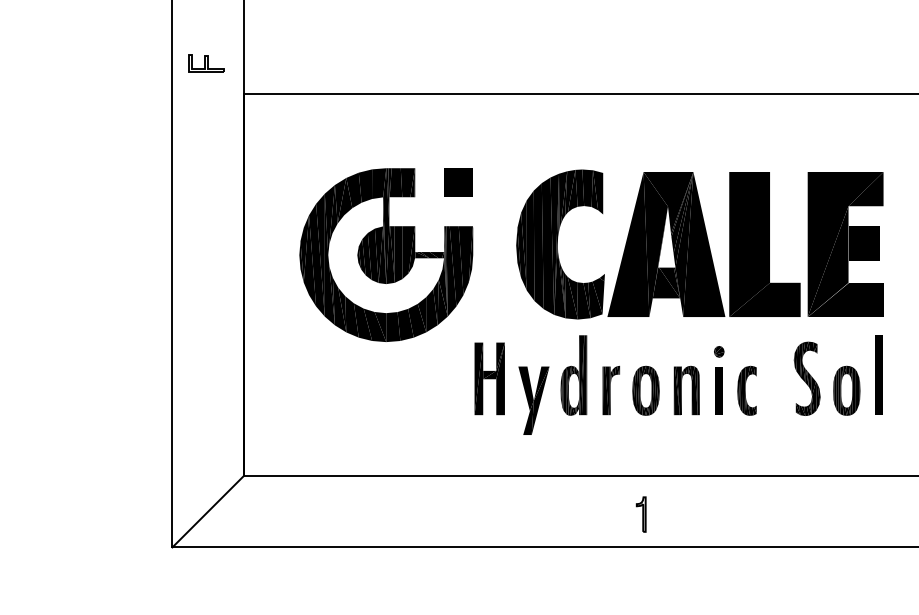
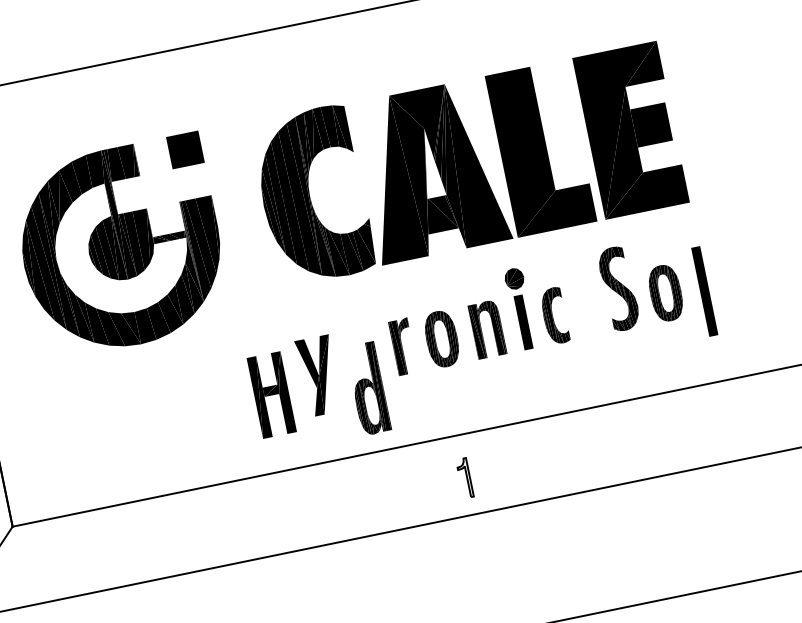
part: (719, 351) -> (514, 278), size x1.6
part: (878, 374) -> (704, 290), moved
part: (573, 375) -> (367, 388), moved
part: (489, 378) -> (271, 394), moved

